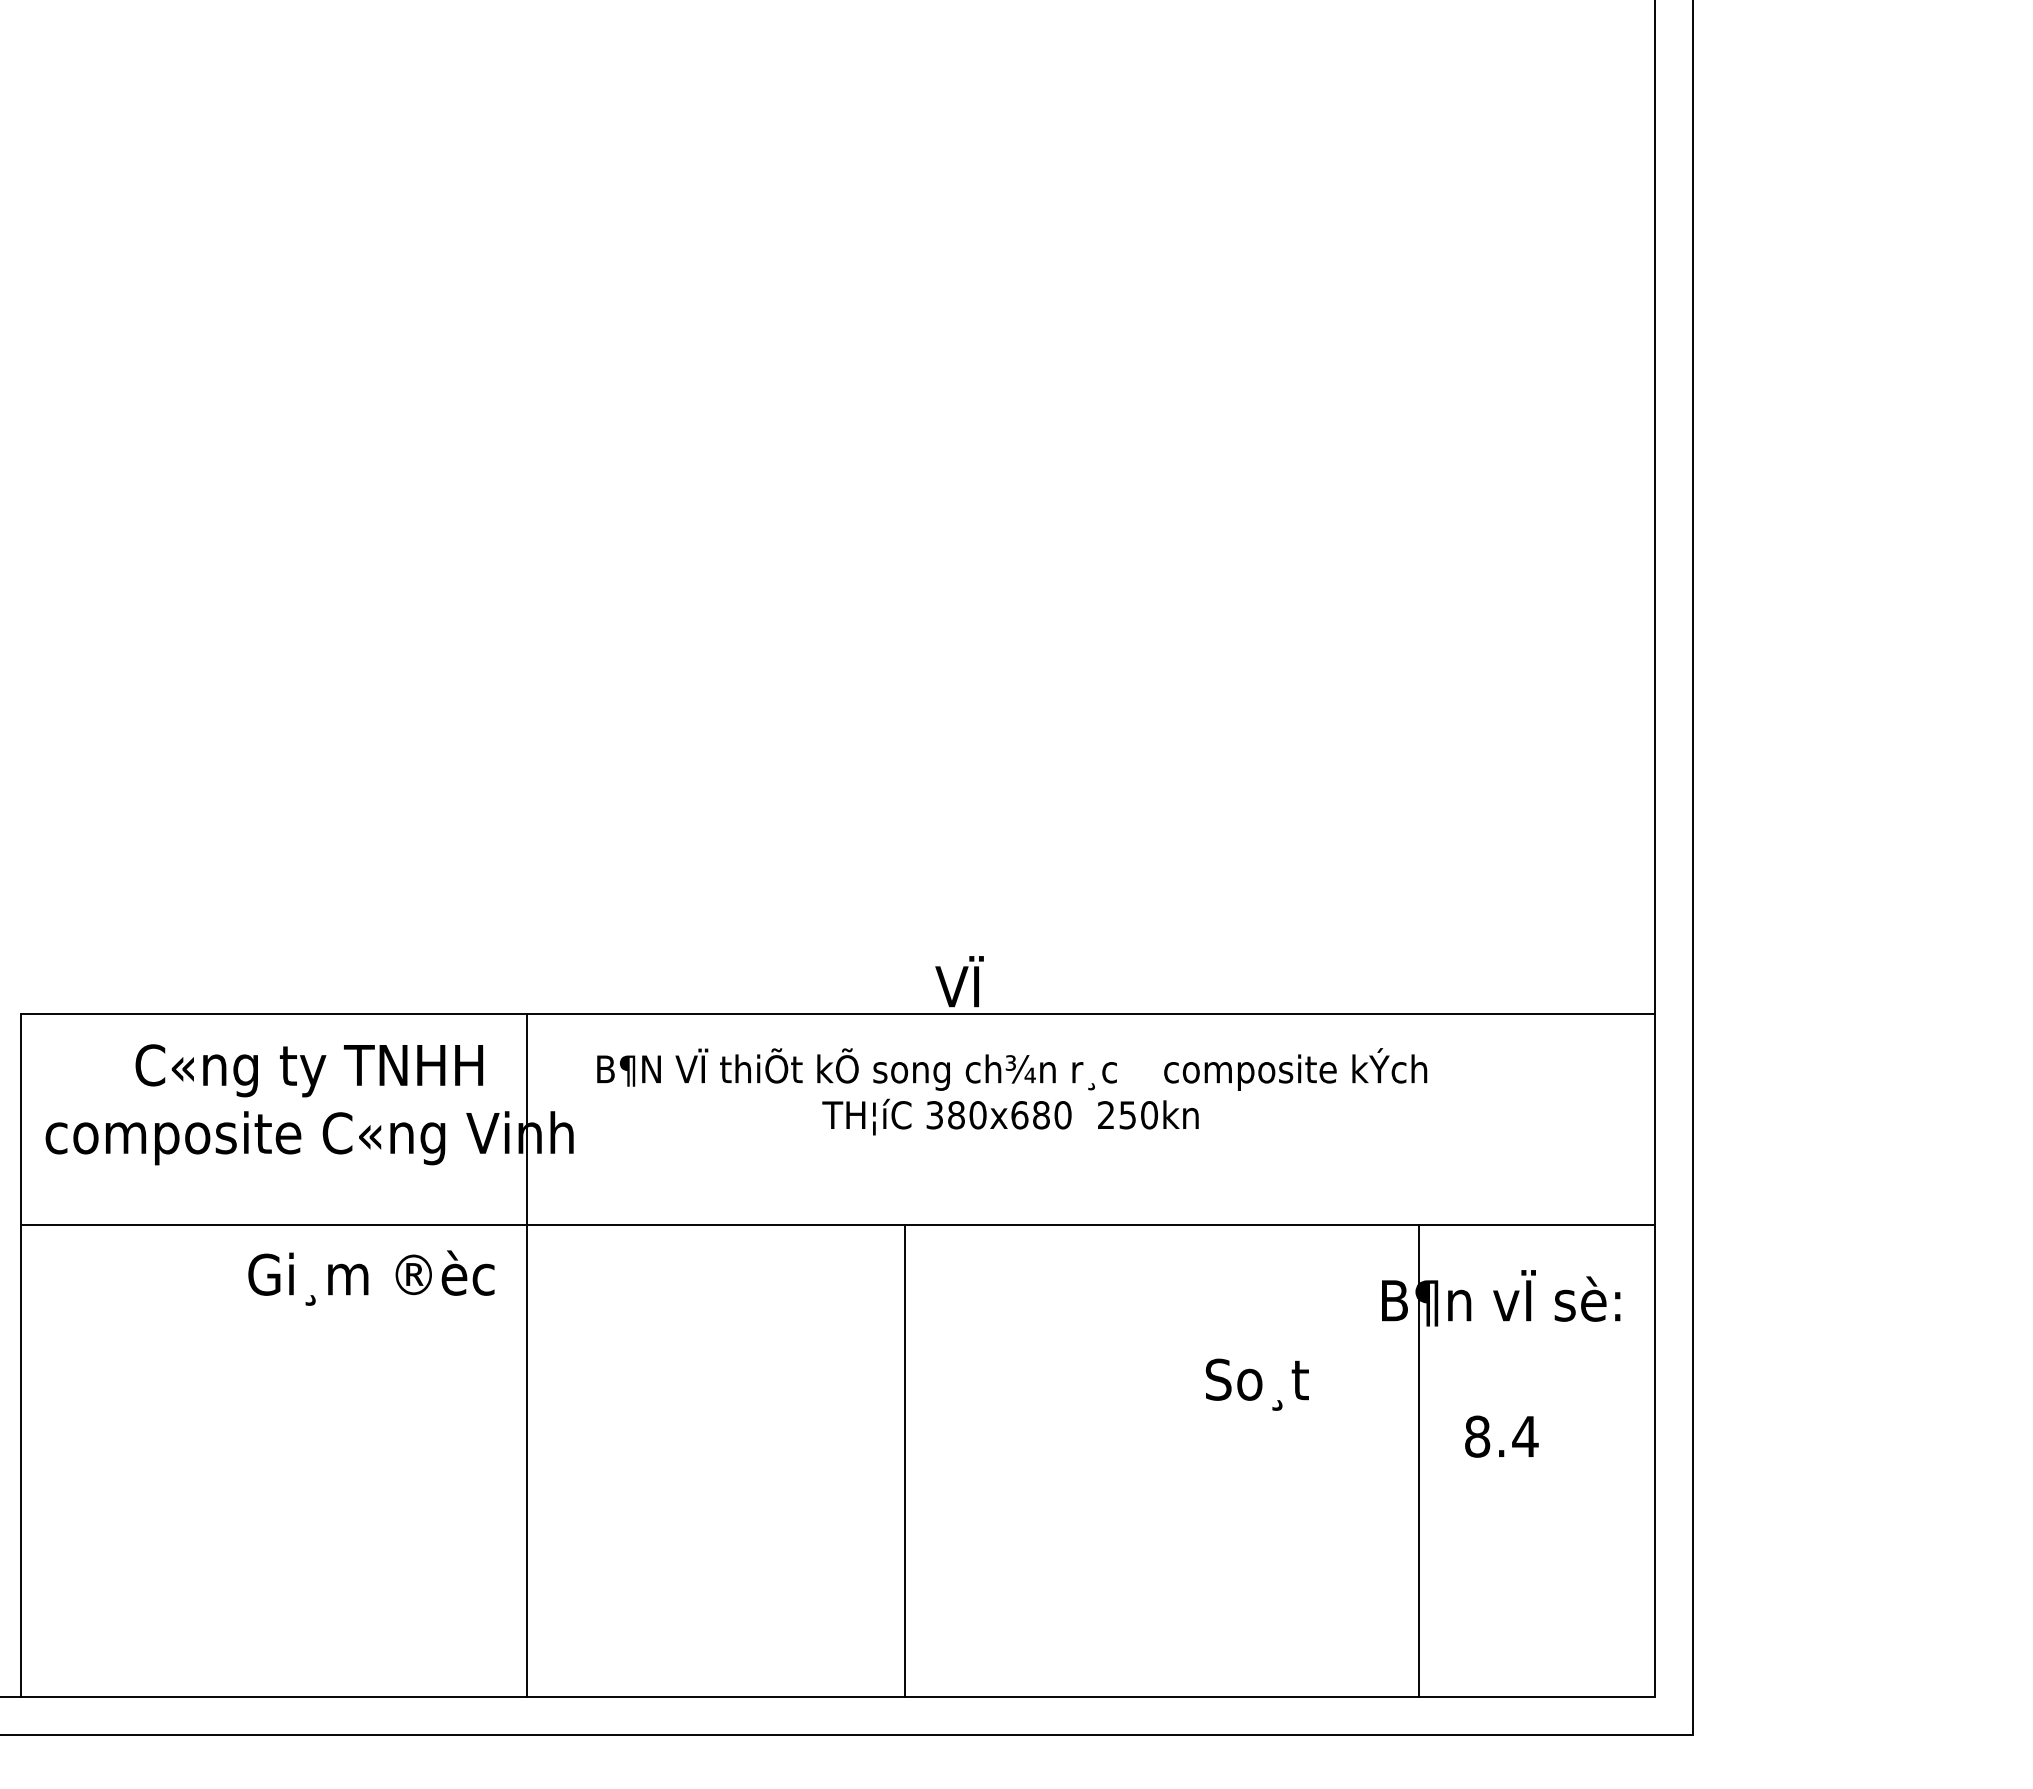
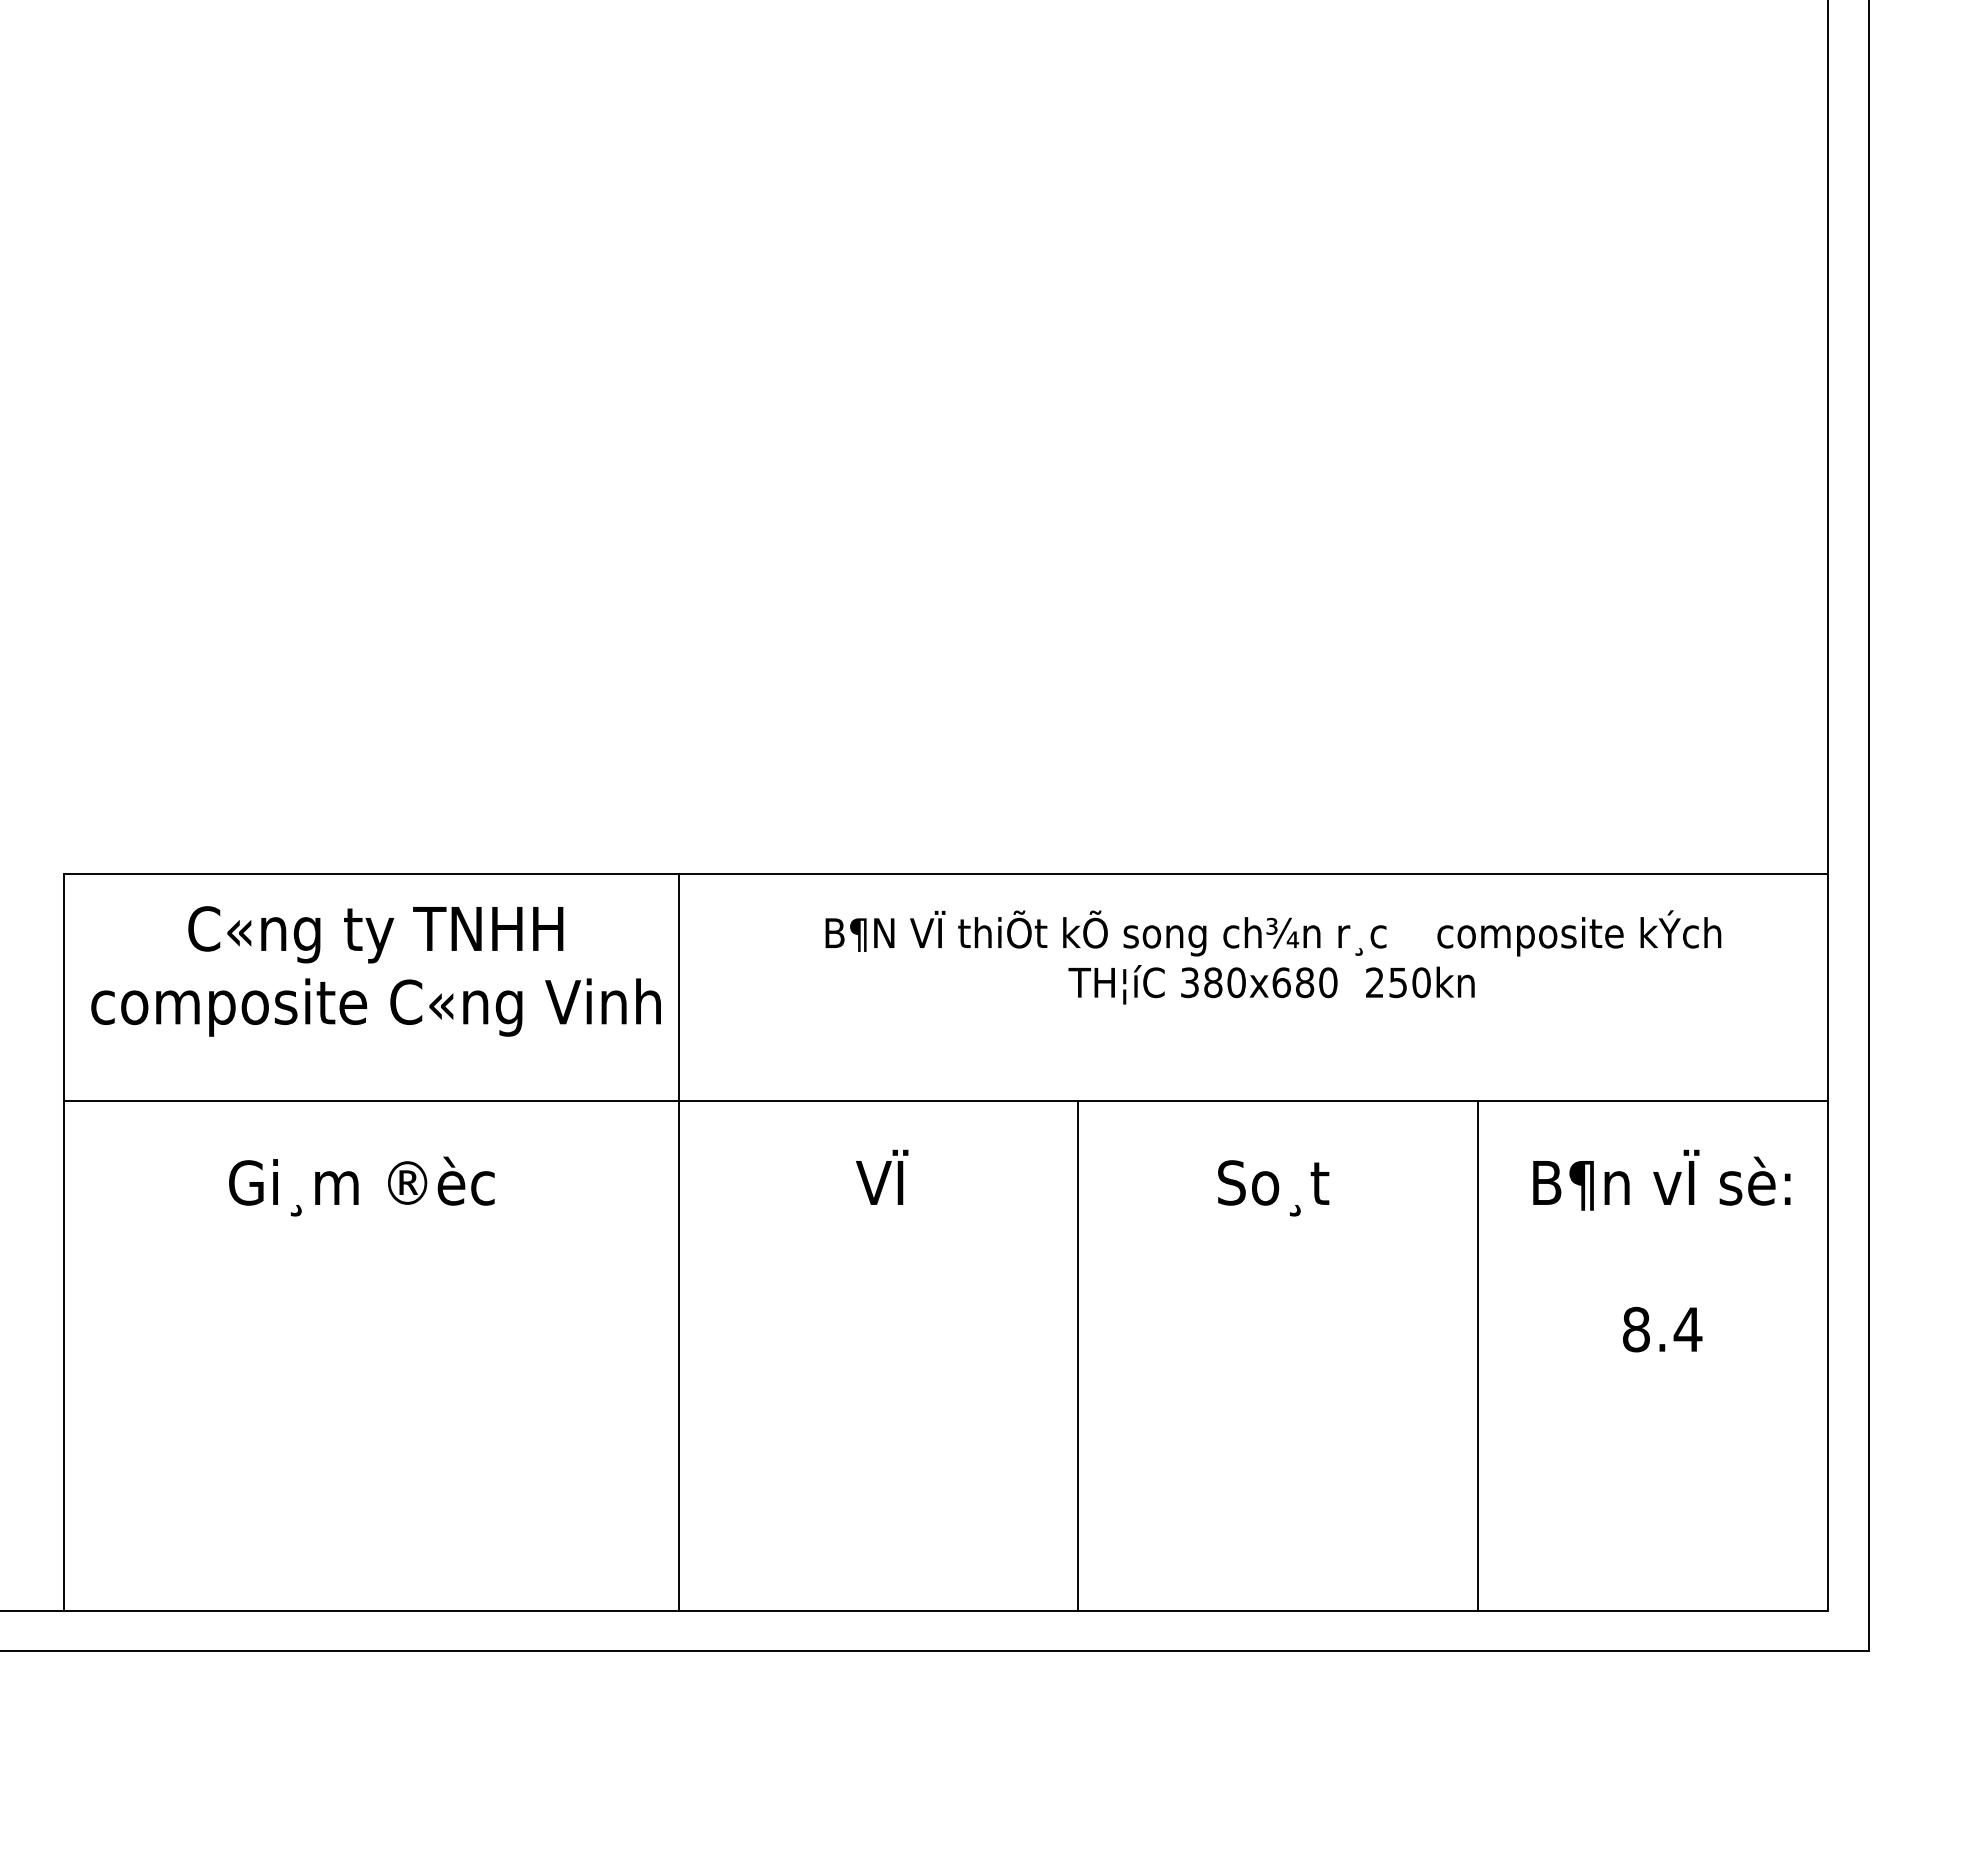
text: (959, 981) -> (882, 1177), moved
text: (1012, 1091) -> (1273, 957), moved
text: (371, 1277) -> (361, 1185), moved
line: (526, 1355) -> (678, 1242), moved
text: (1256, 1384) -> (1272, 1188), moved
line: (904, 1460) -> (1078, 1355), moved
line: (1419, 1460) -> (1478, 1355), moved

